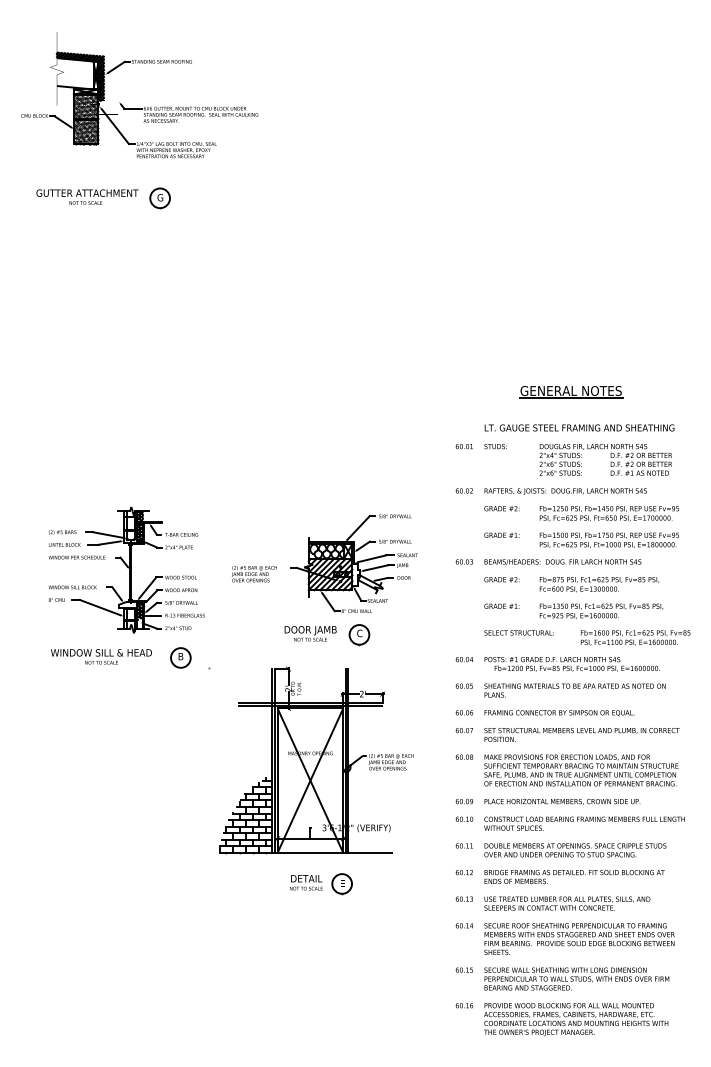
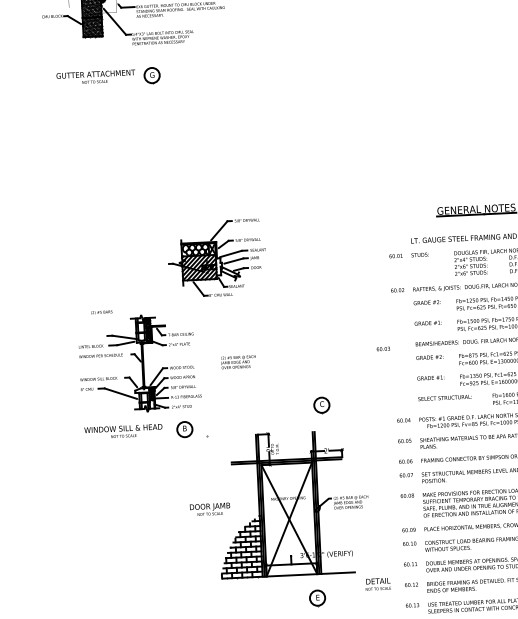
text: (62, 532) -> (101, 312), moved
text: (463, 561) -> (382, 348), moved
part: (353, 563) -> (216, 258), moved
text: (310, 633) -> (210, 509), moved
text: (306, 882) -> (378, 584), moved

